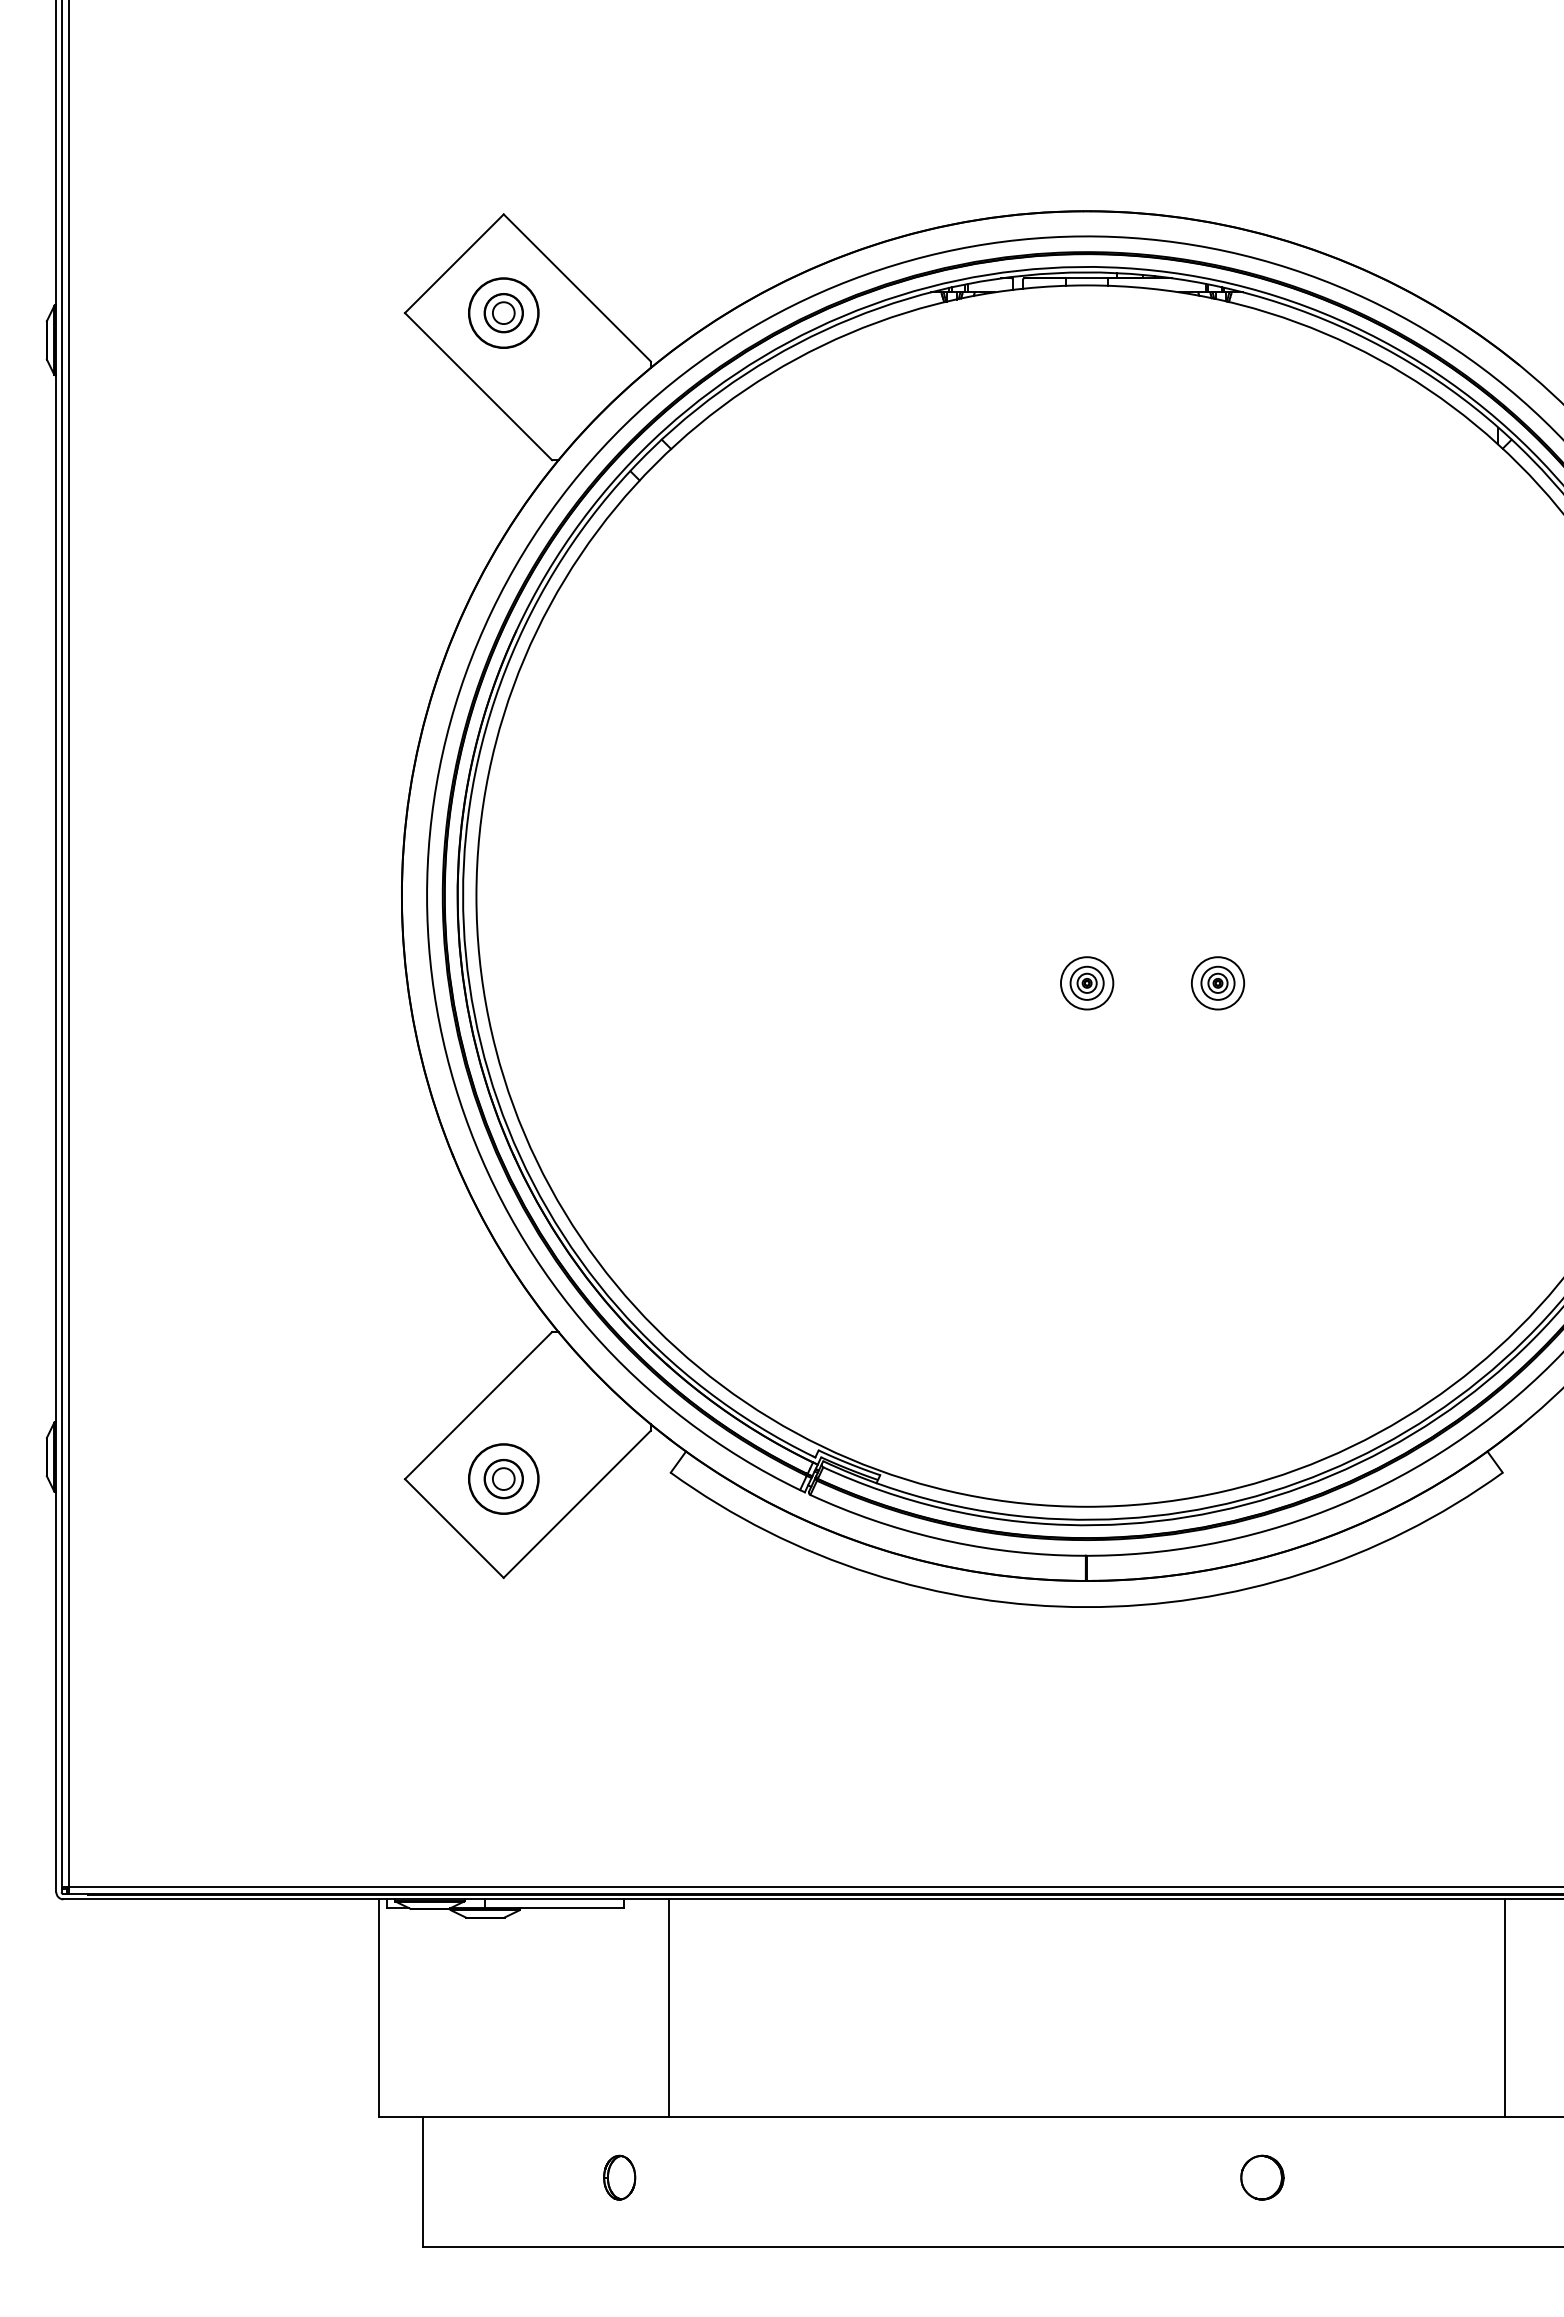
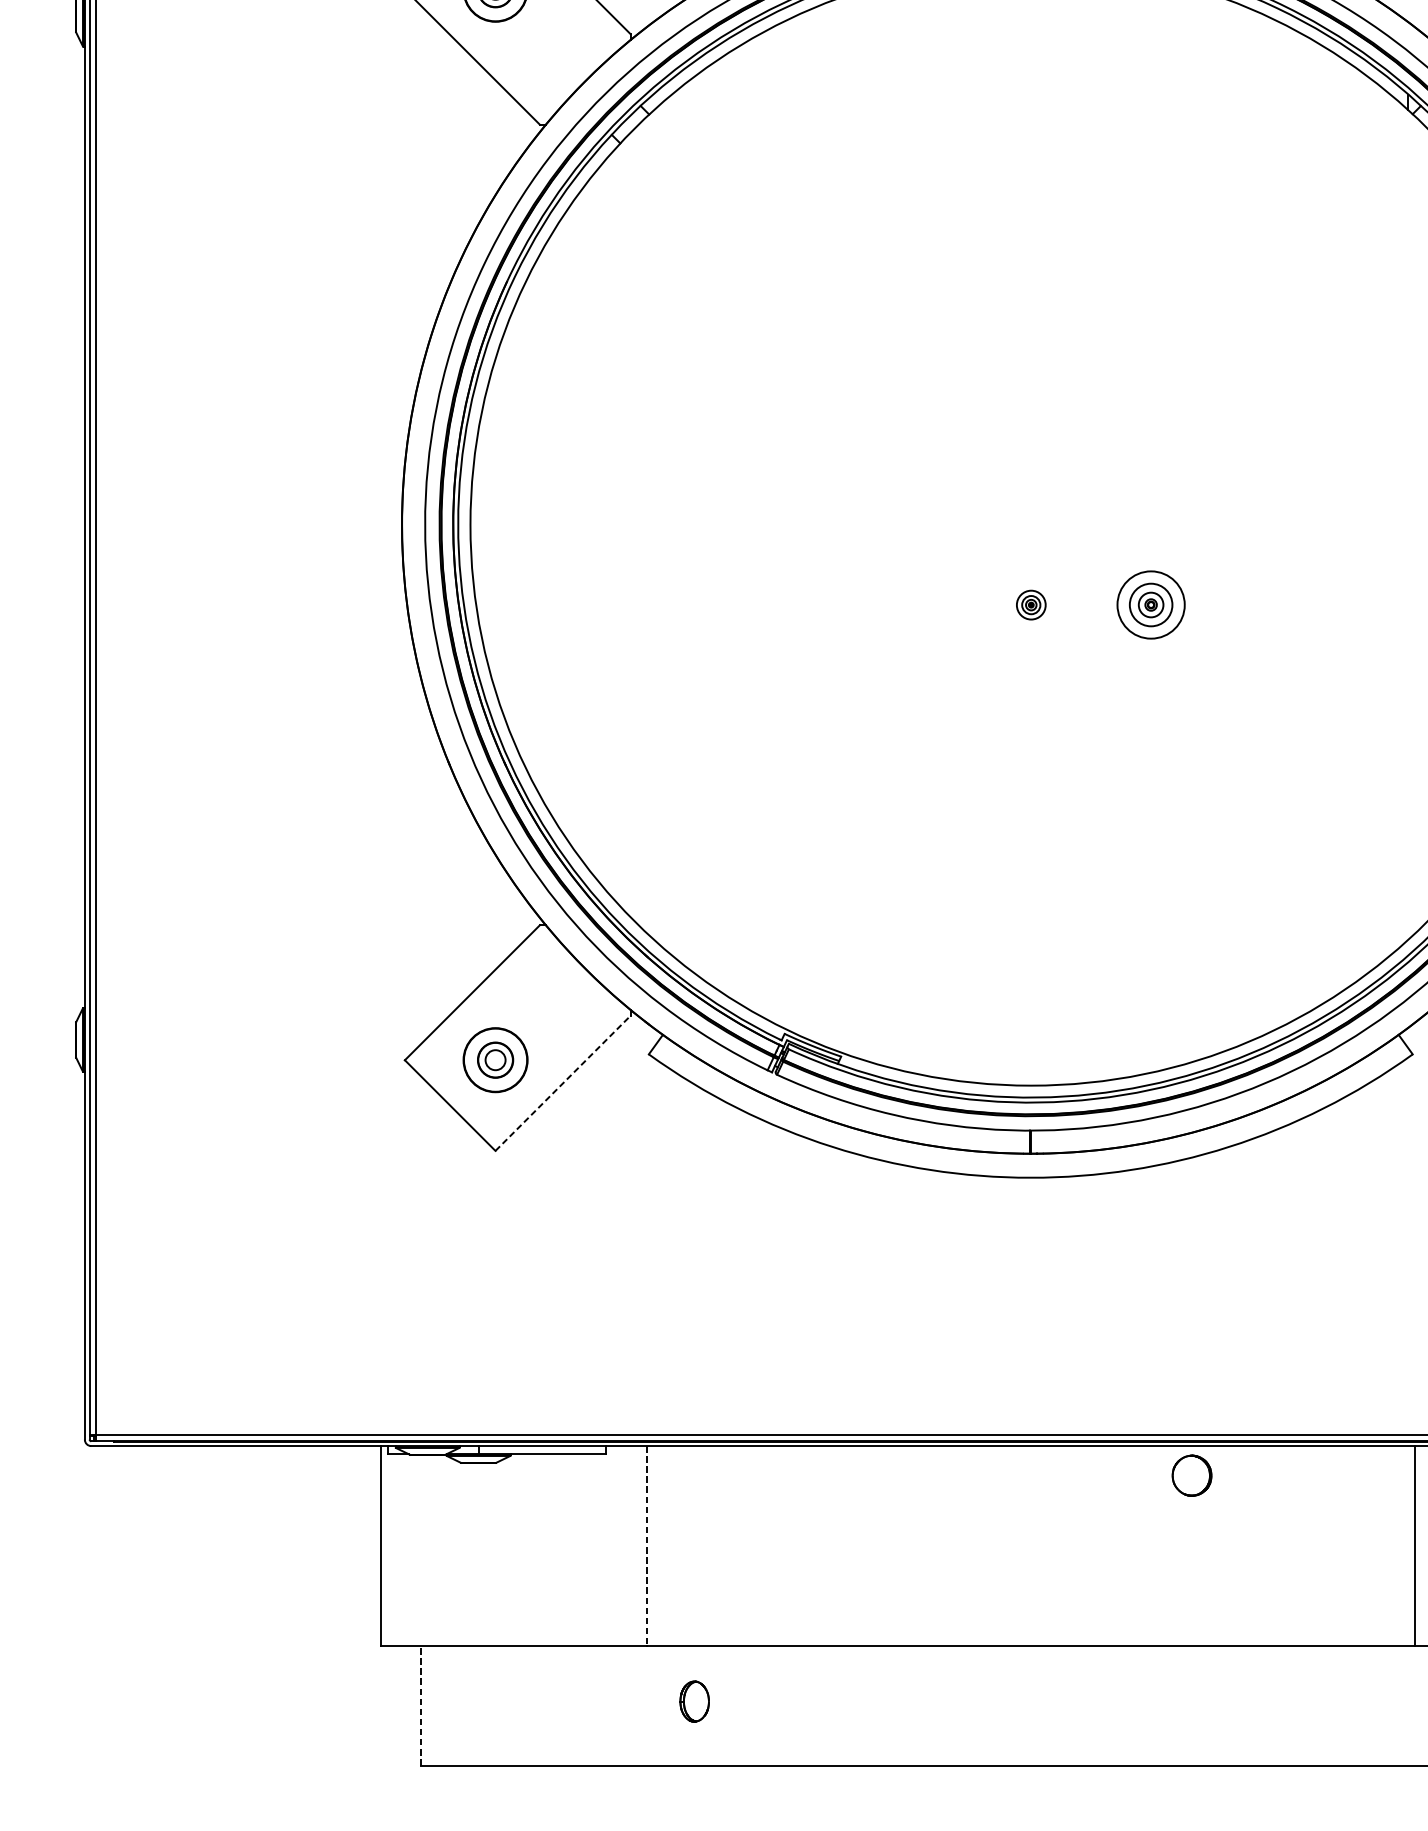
part: (1087, 983) -> (1031, 605), size x0.6
part: (1218, 983) -> (1151, 605), size x1.4
line: (577, 1503) -> (563, 1082), solid -> dashed
line: (668, 2008) -> (646, 1546), solid -> dashed
part: (619, 2177) -> (694, 1701), moved
part: (1262, 2177) -> (1192, 1475), moved
line: (422, 2182) -> (420, 1706), solid -> dashed

